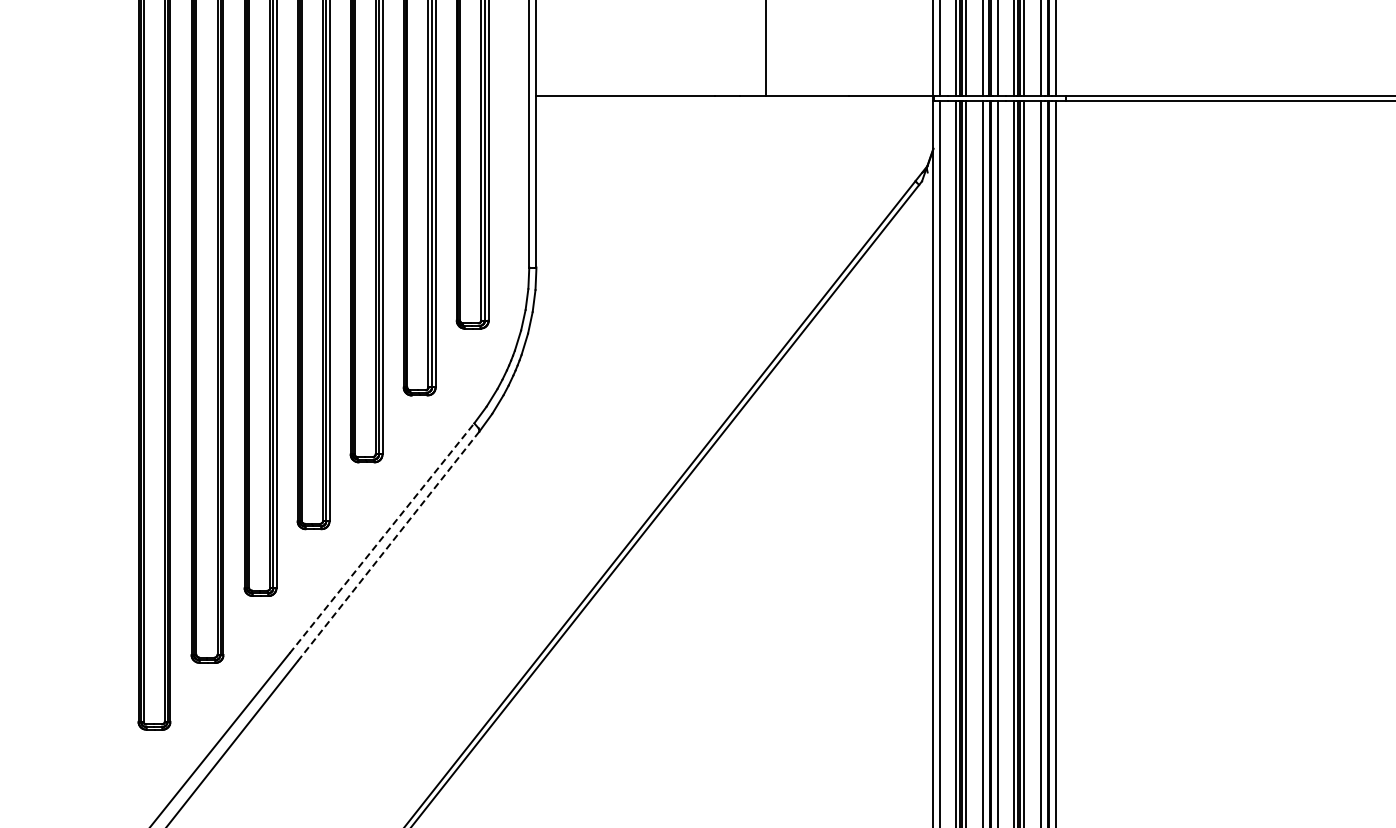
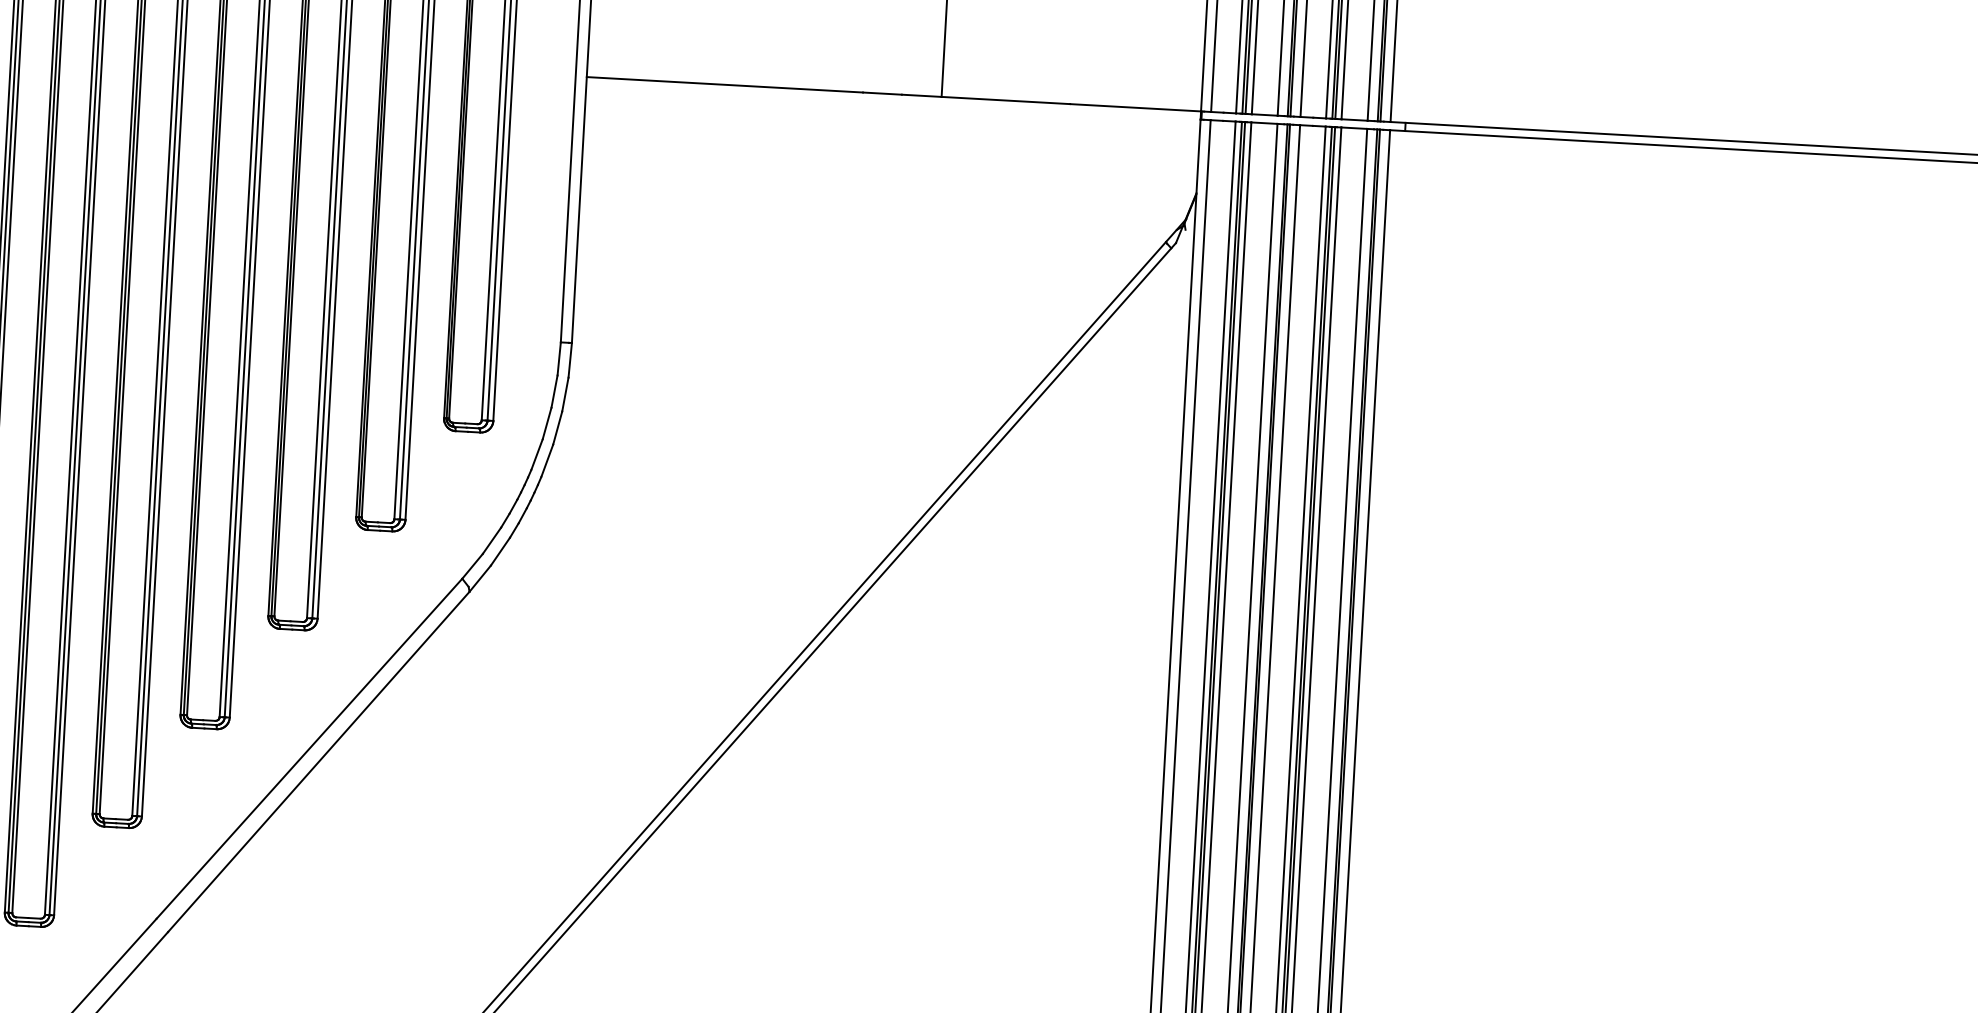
line: (382, 537) -> (310, 747), dashed -> solid
line: (388, 546) -> (318, 761), dashed -> solid

